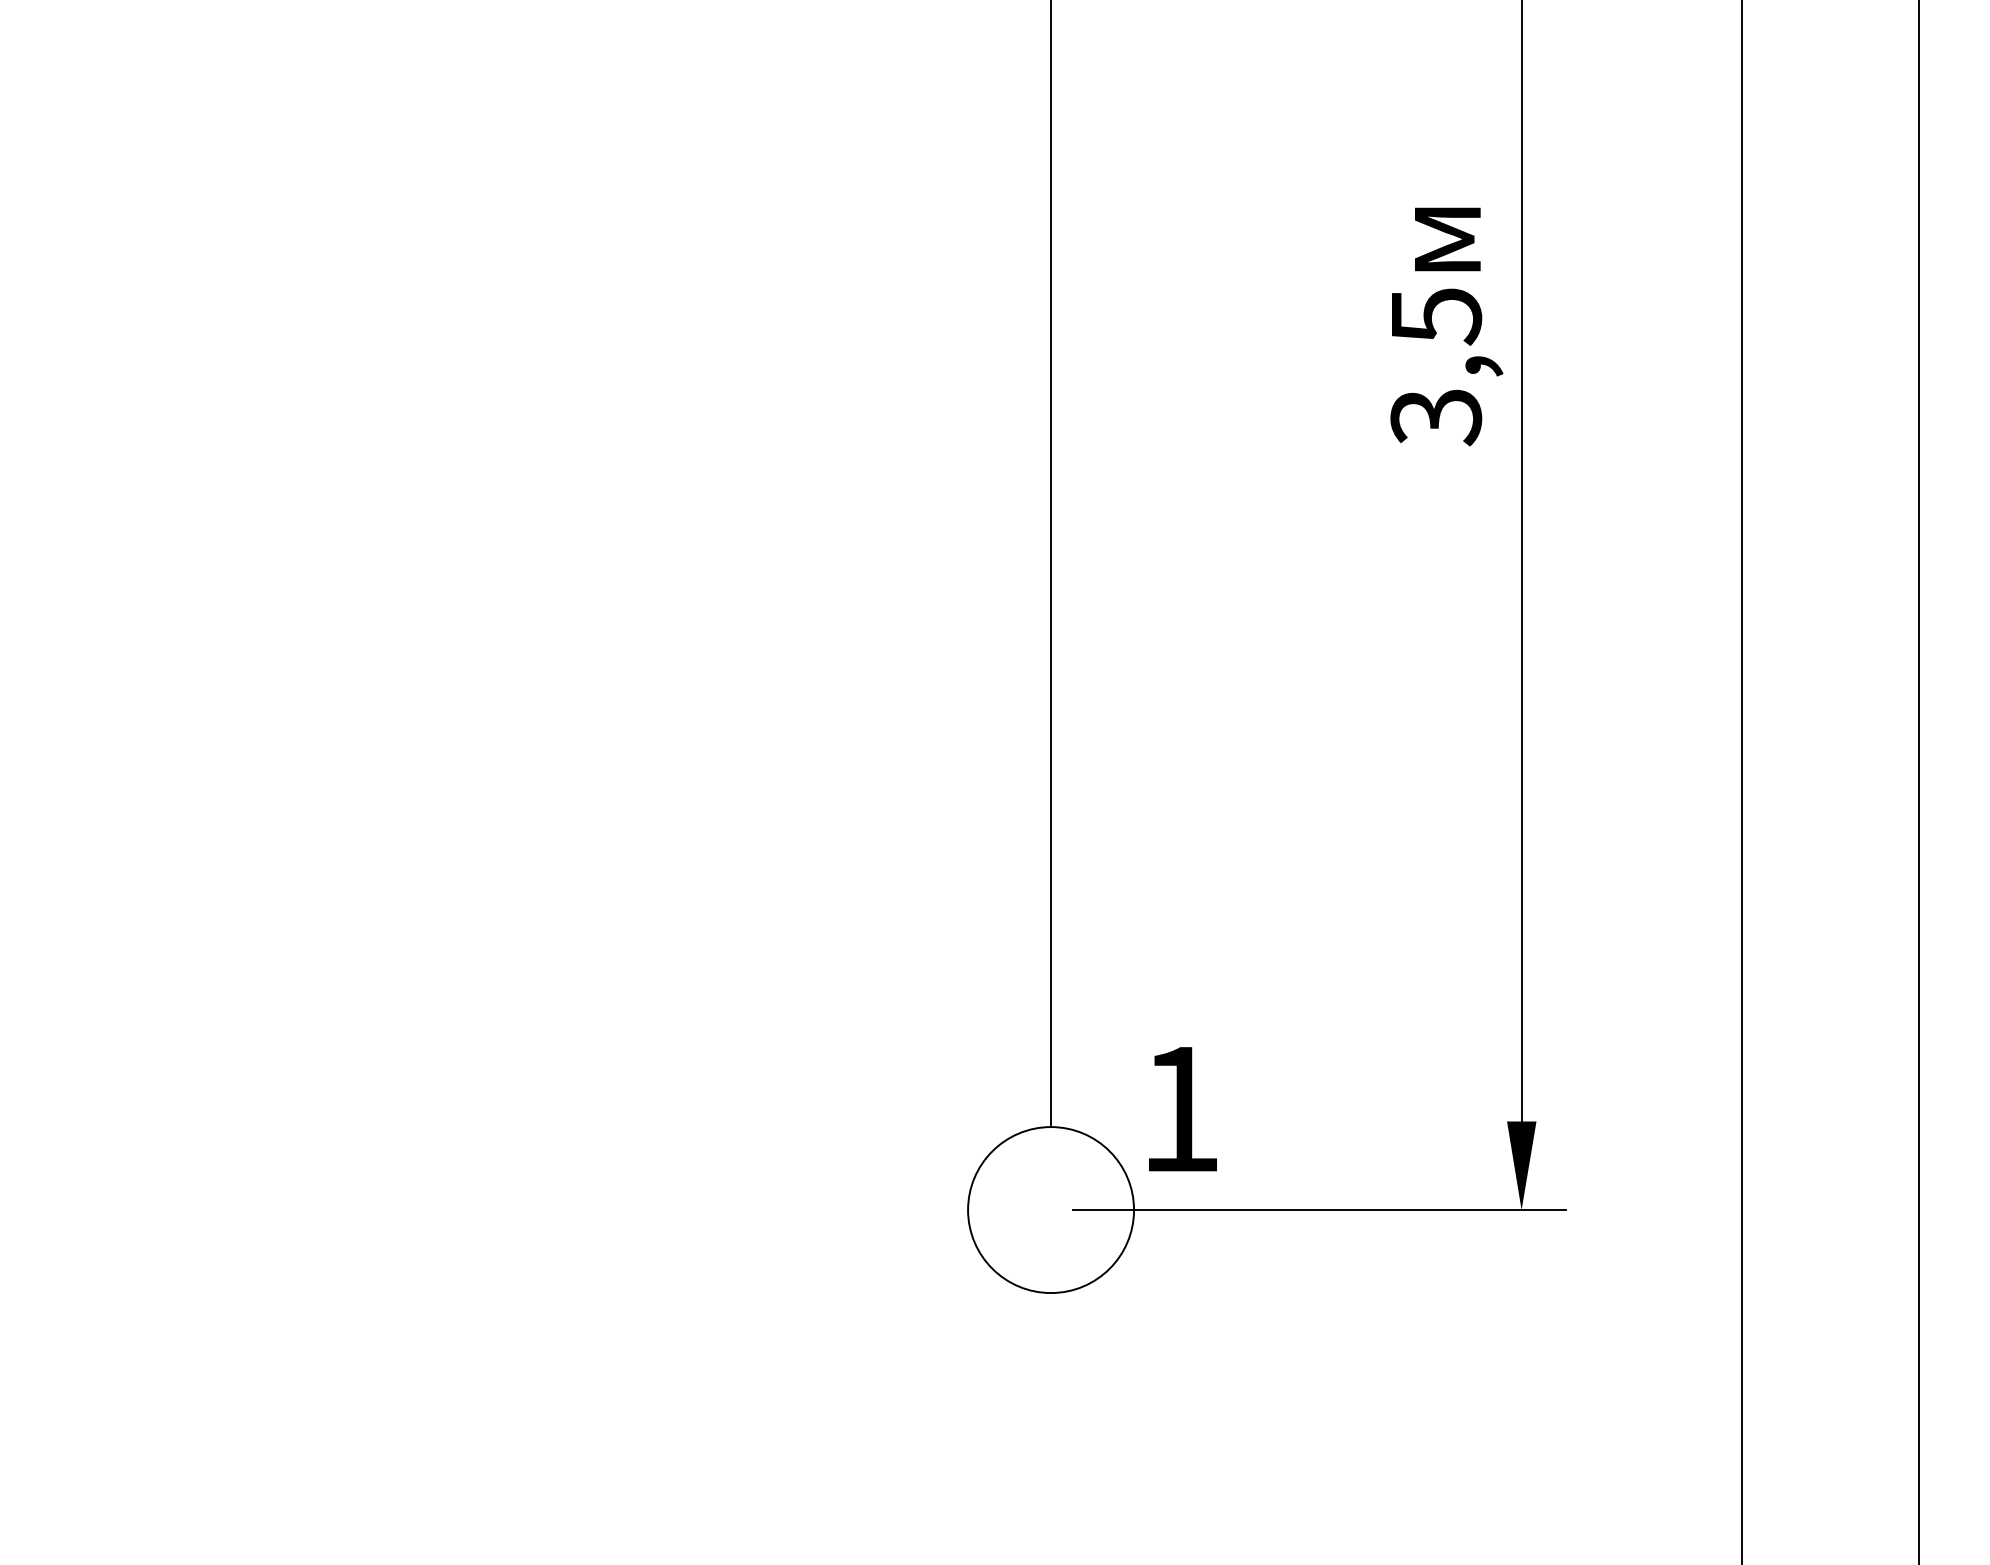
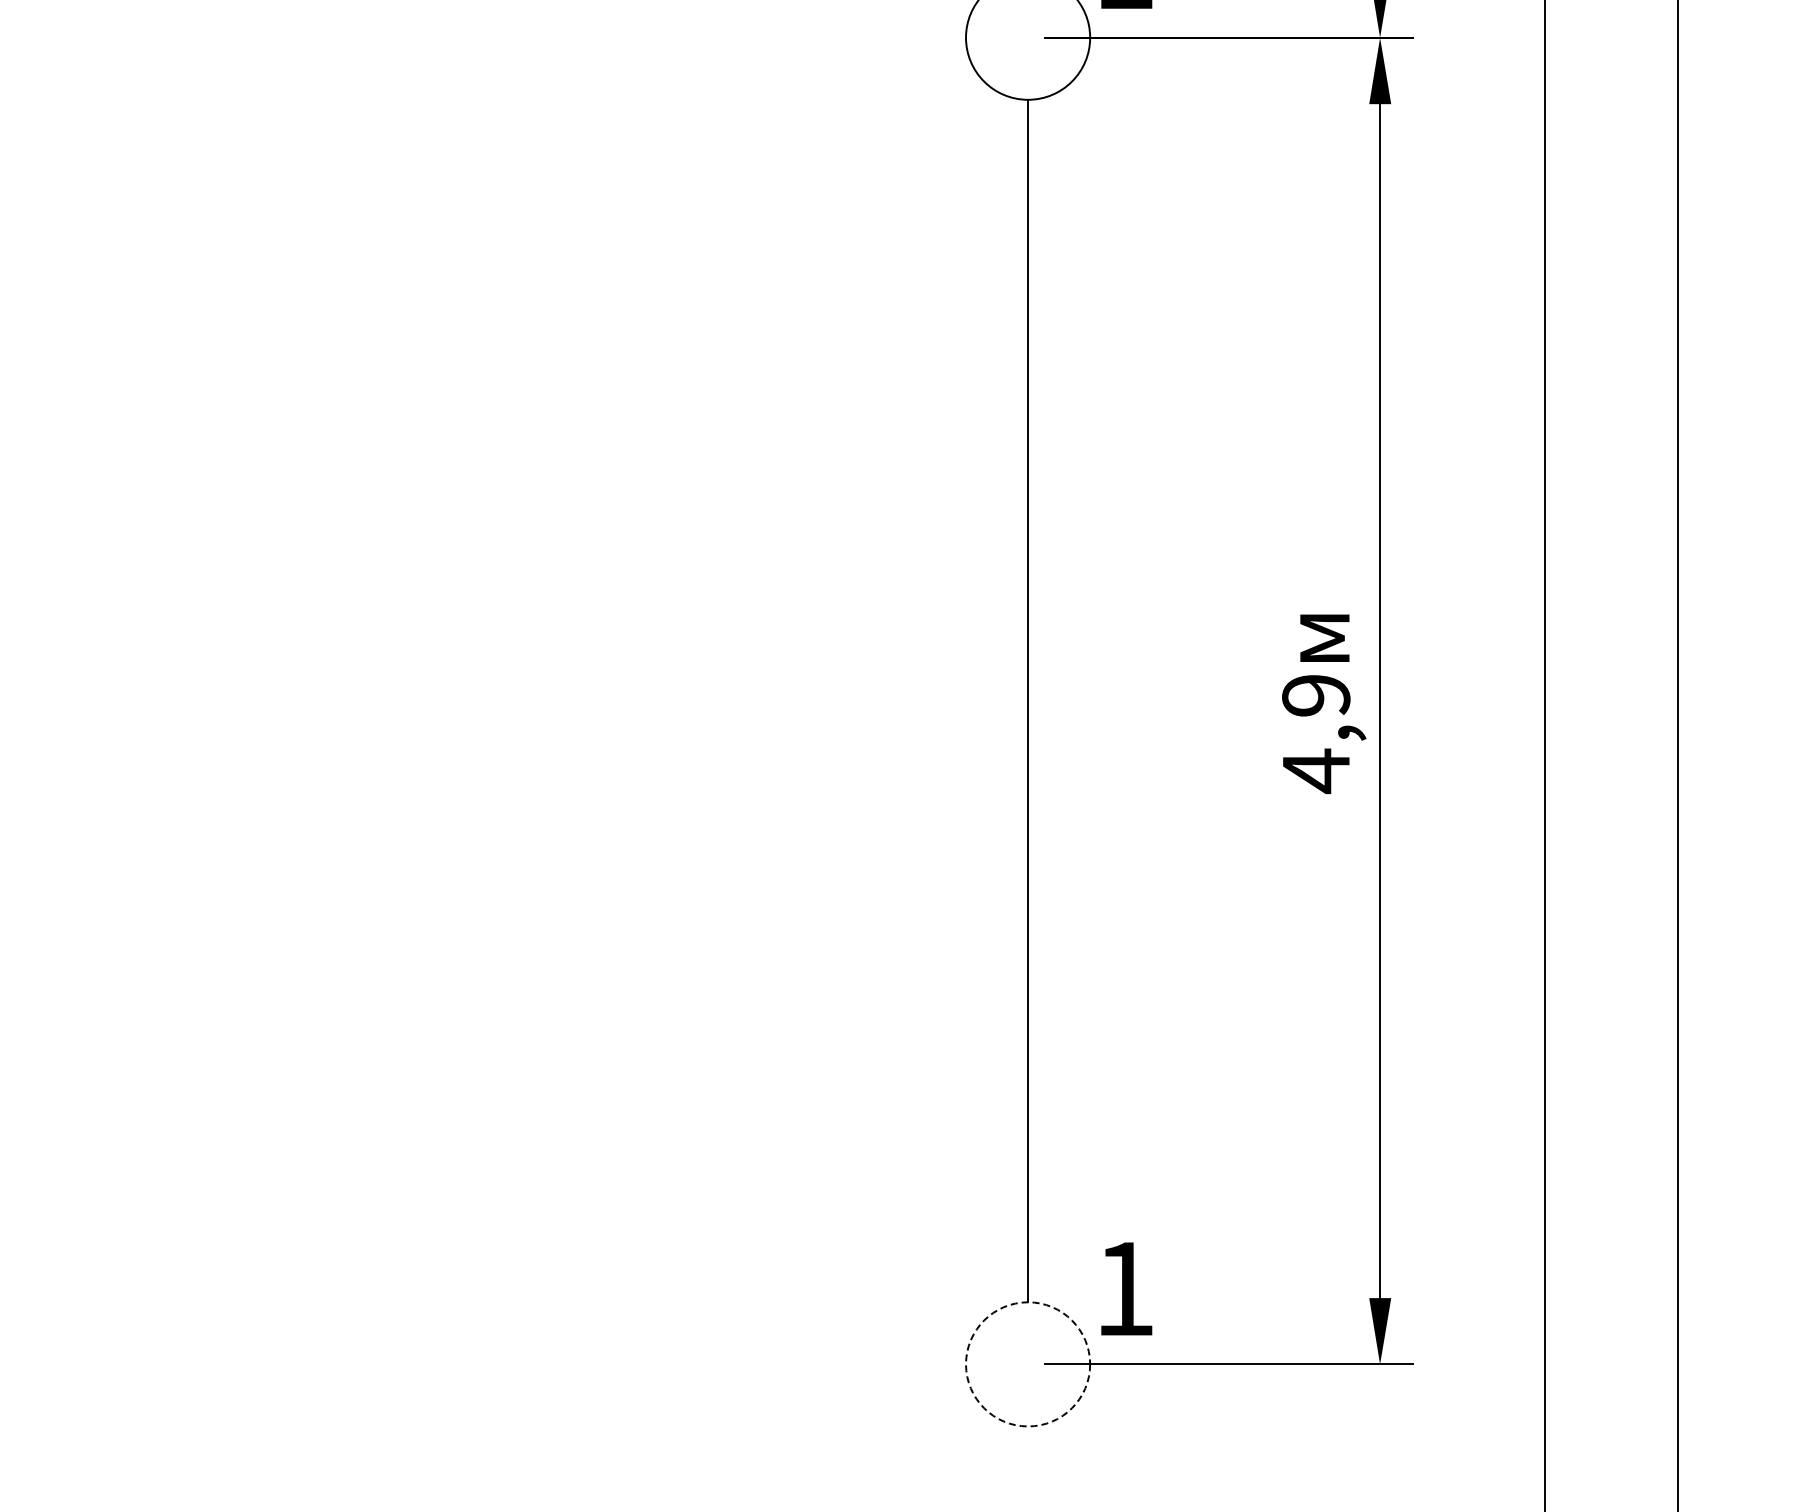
text: (1436, 368) -> (1316, 734), 3,5 -> 4,9
circle: (1051, 1210) -> (1028, 1364), solid -> dashed

